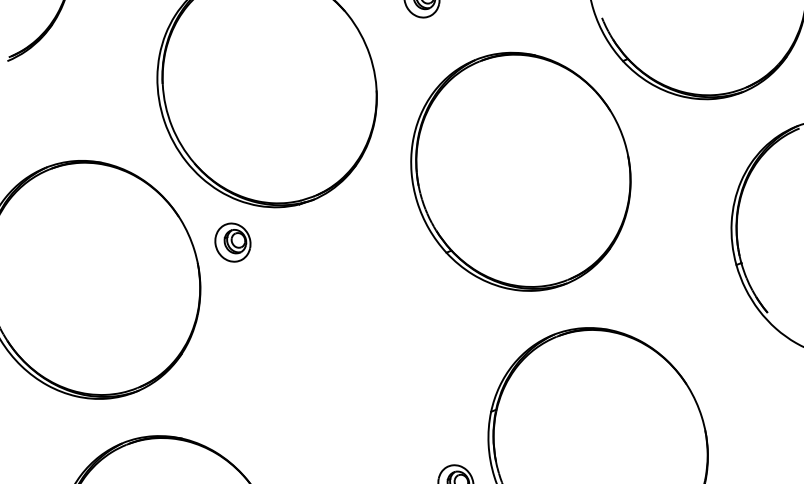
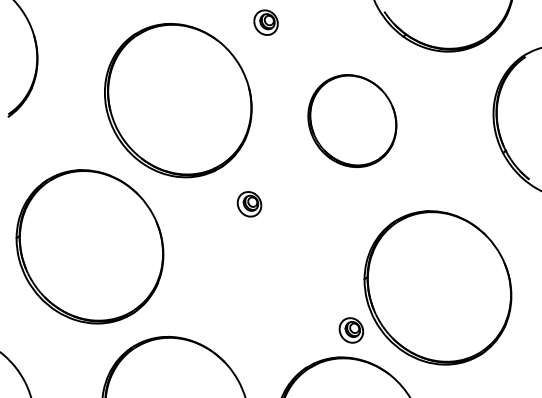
part: (521, 170) -> (352, 120), size x0.6
part: (232, 242) -> (249, 204), moved

